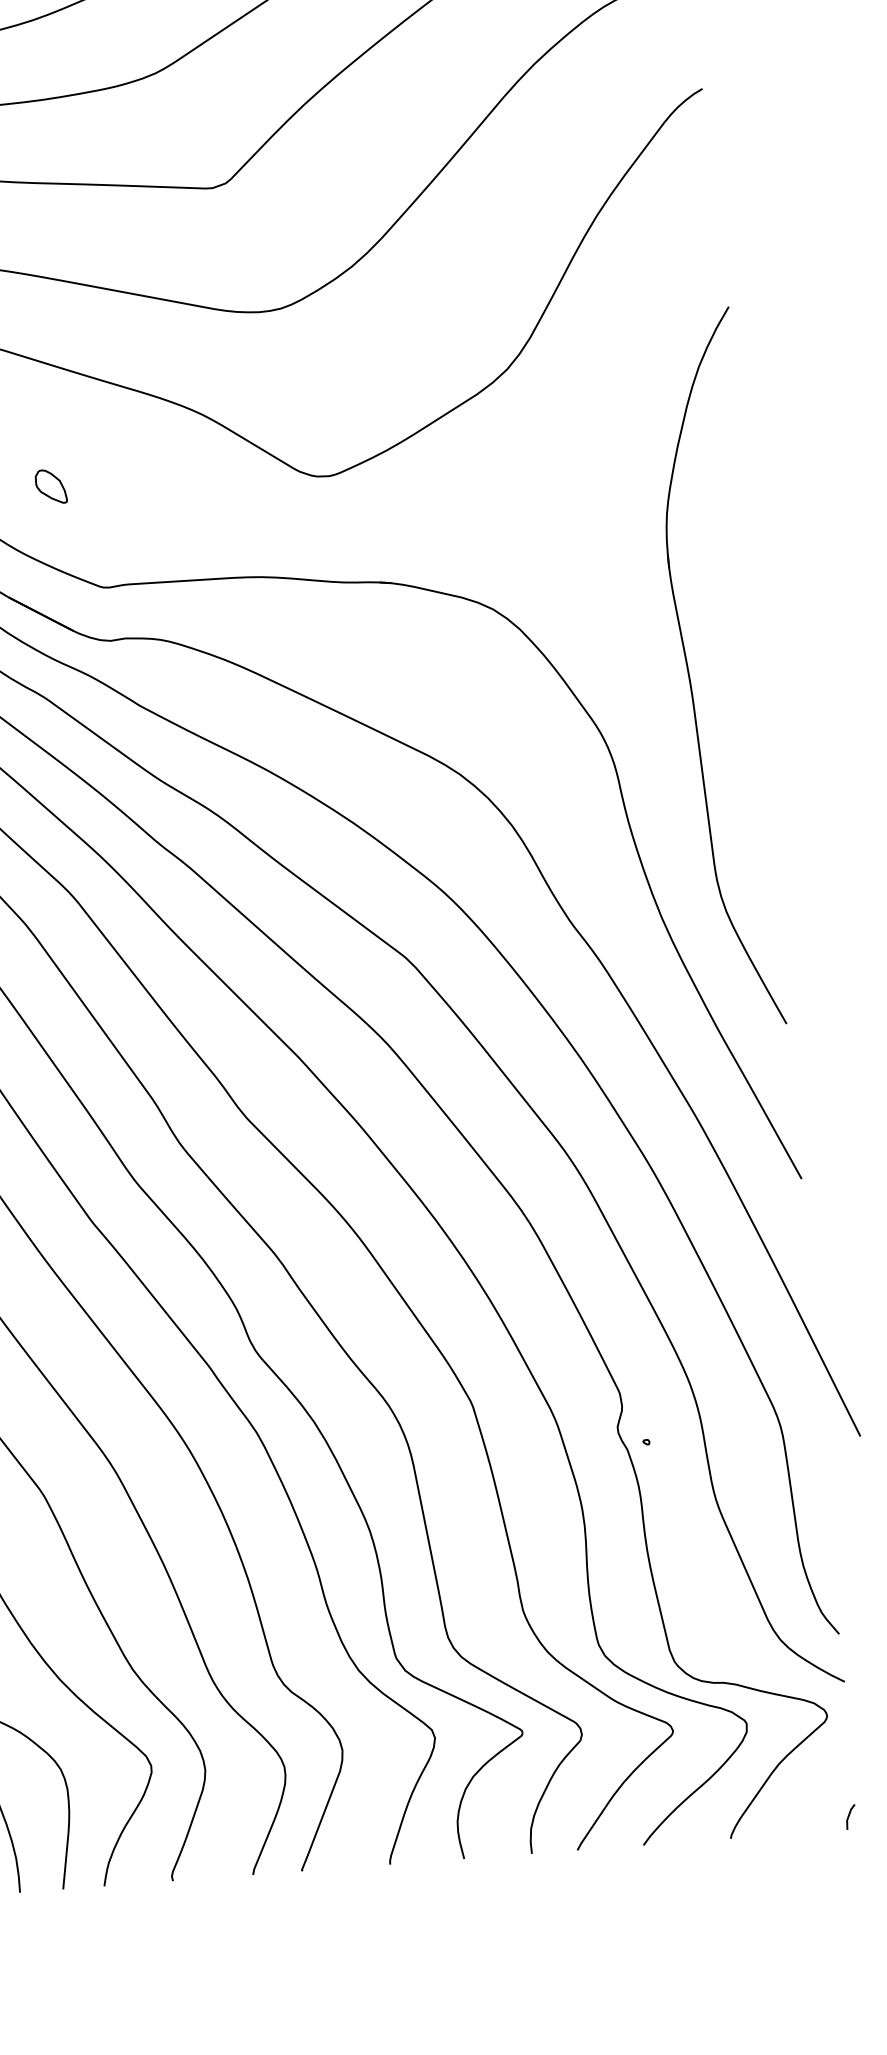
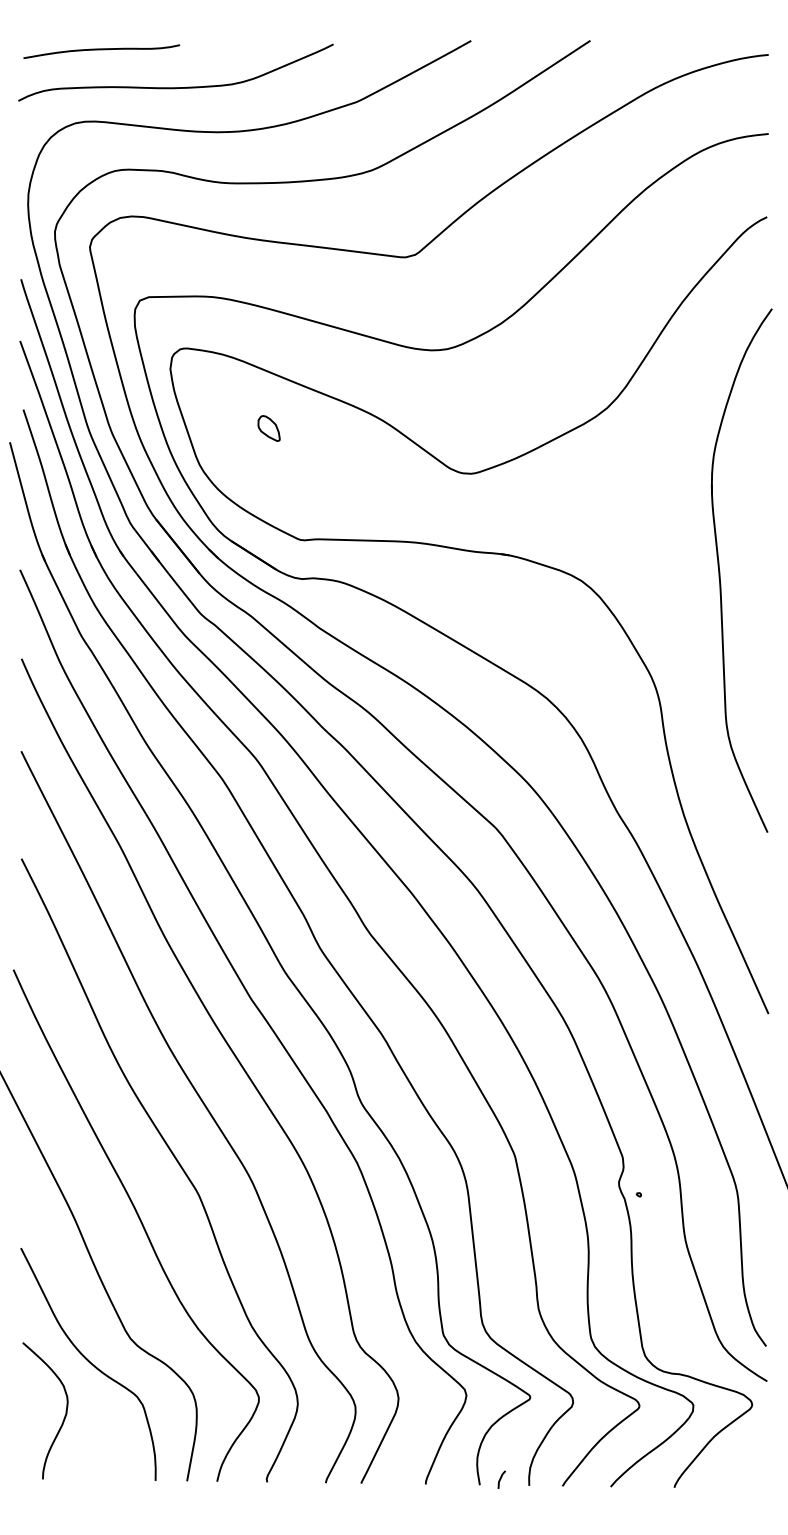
part: (50, 486) -> (268, 428), moved
part: (690, 672) -> (720, 571), moved
line: (850, 1816) -> (501, 1479), moved

